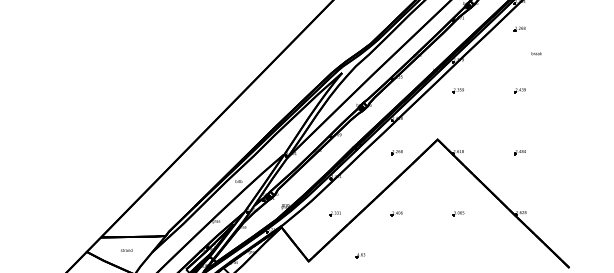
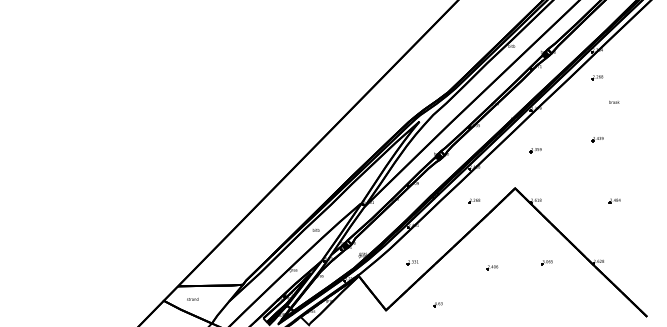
part: (457, 90) -> (535, 150), moved
part: (519, 151) -> (614, 200), moved
part: (397, 213) -> (492, 267), moved
part: (457, 213) -> (546, 262), moved
text: (126, 250) -> (192, 299), moved

